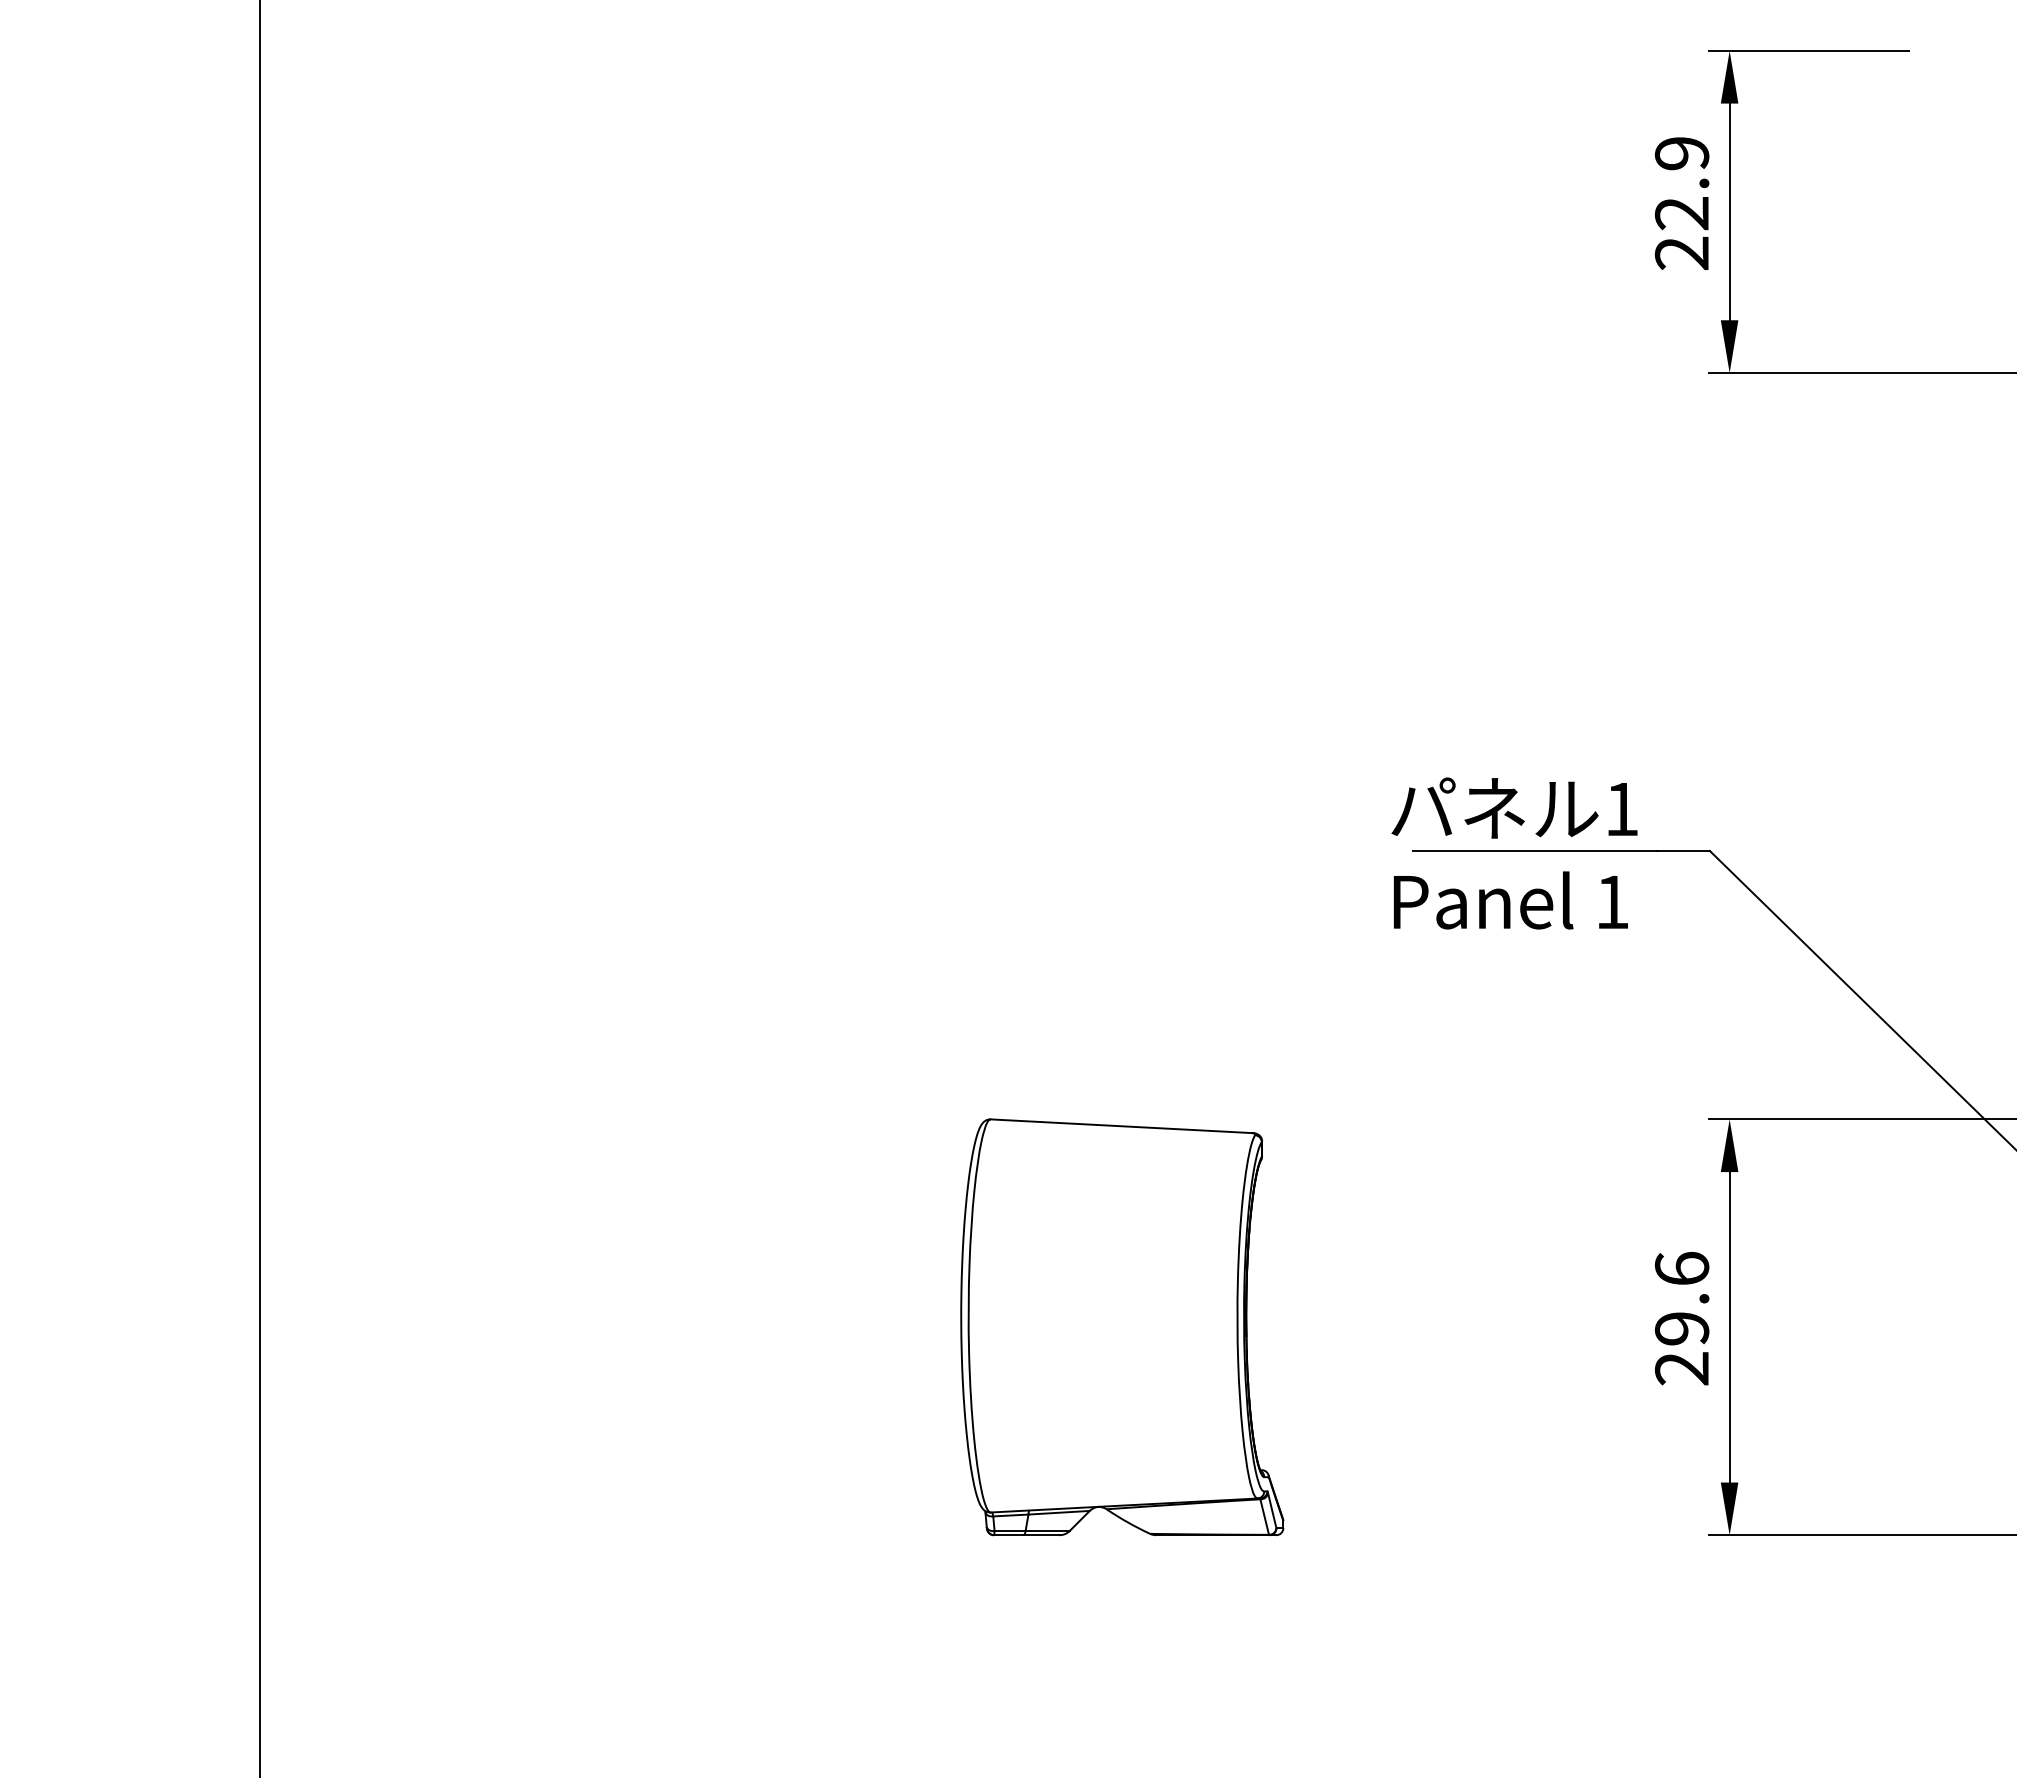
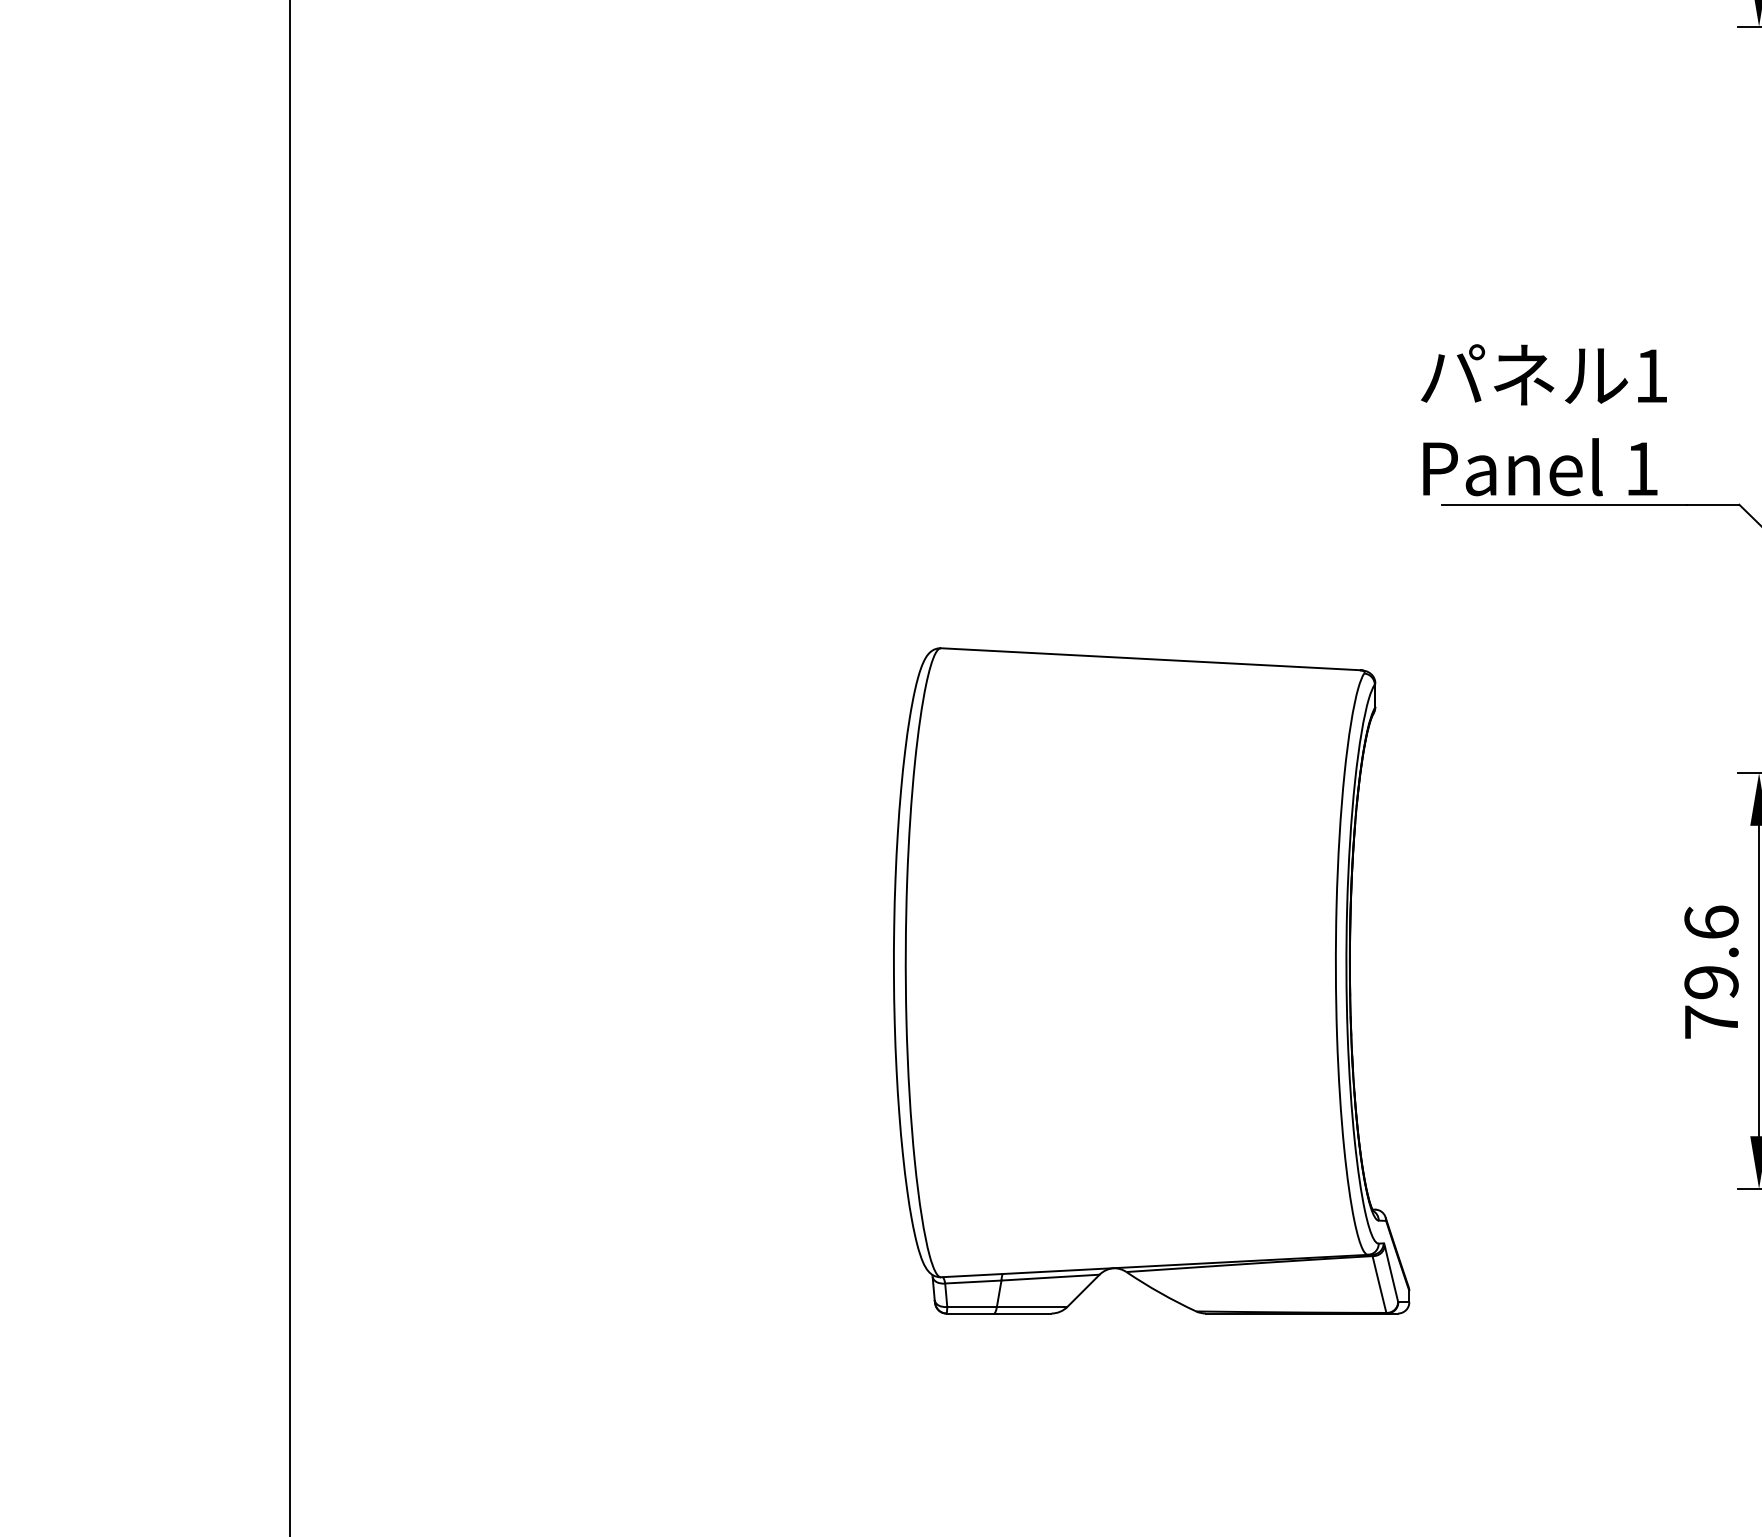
text: (1514, 853) -> (1543, 420), moved
part: (1122, 1327) -> (1151, 981), size x1.6
text: (1681, 1368) -> (1710, 1022), 29.6 -> 79.6

